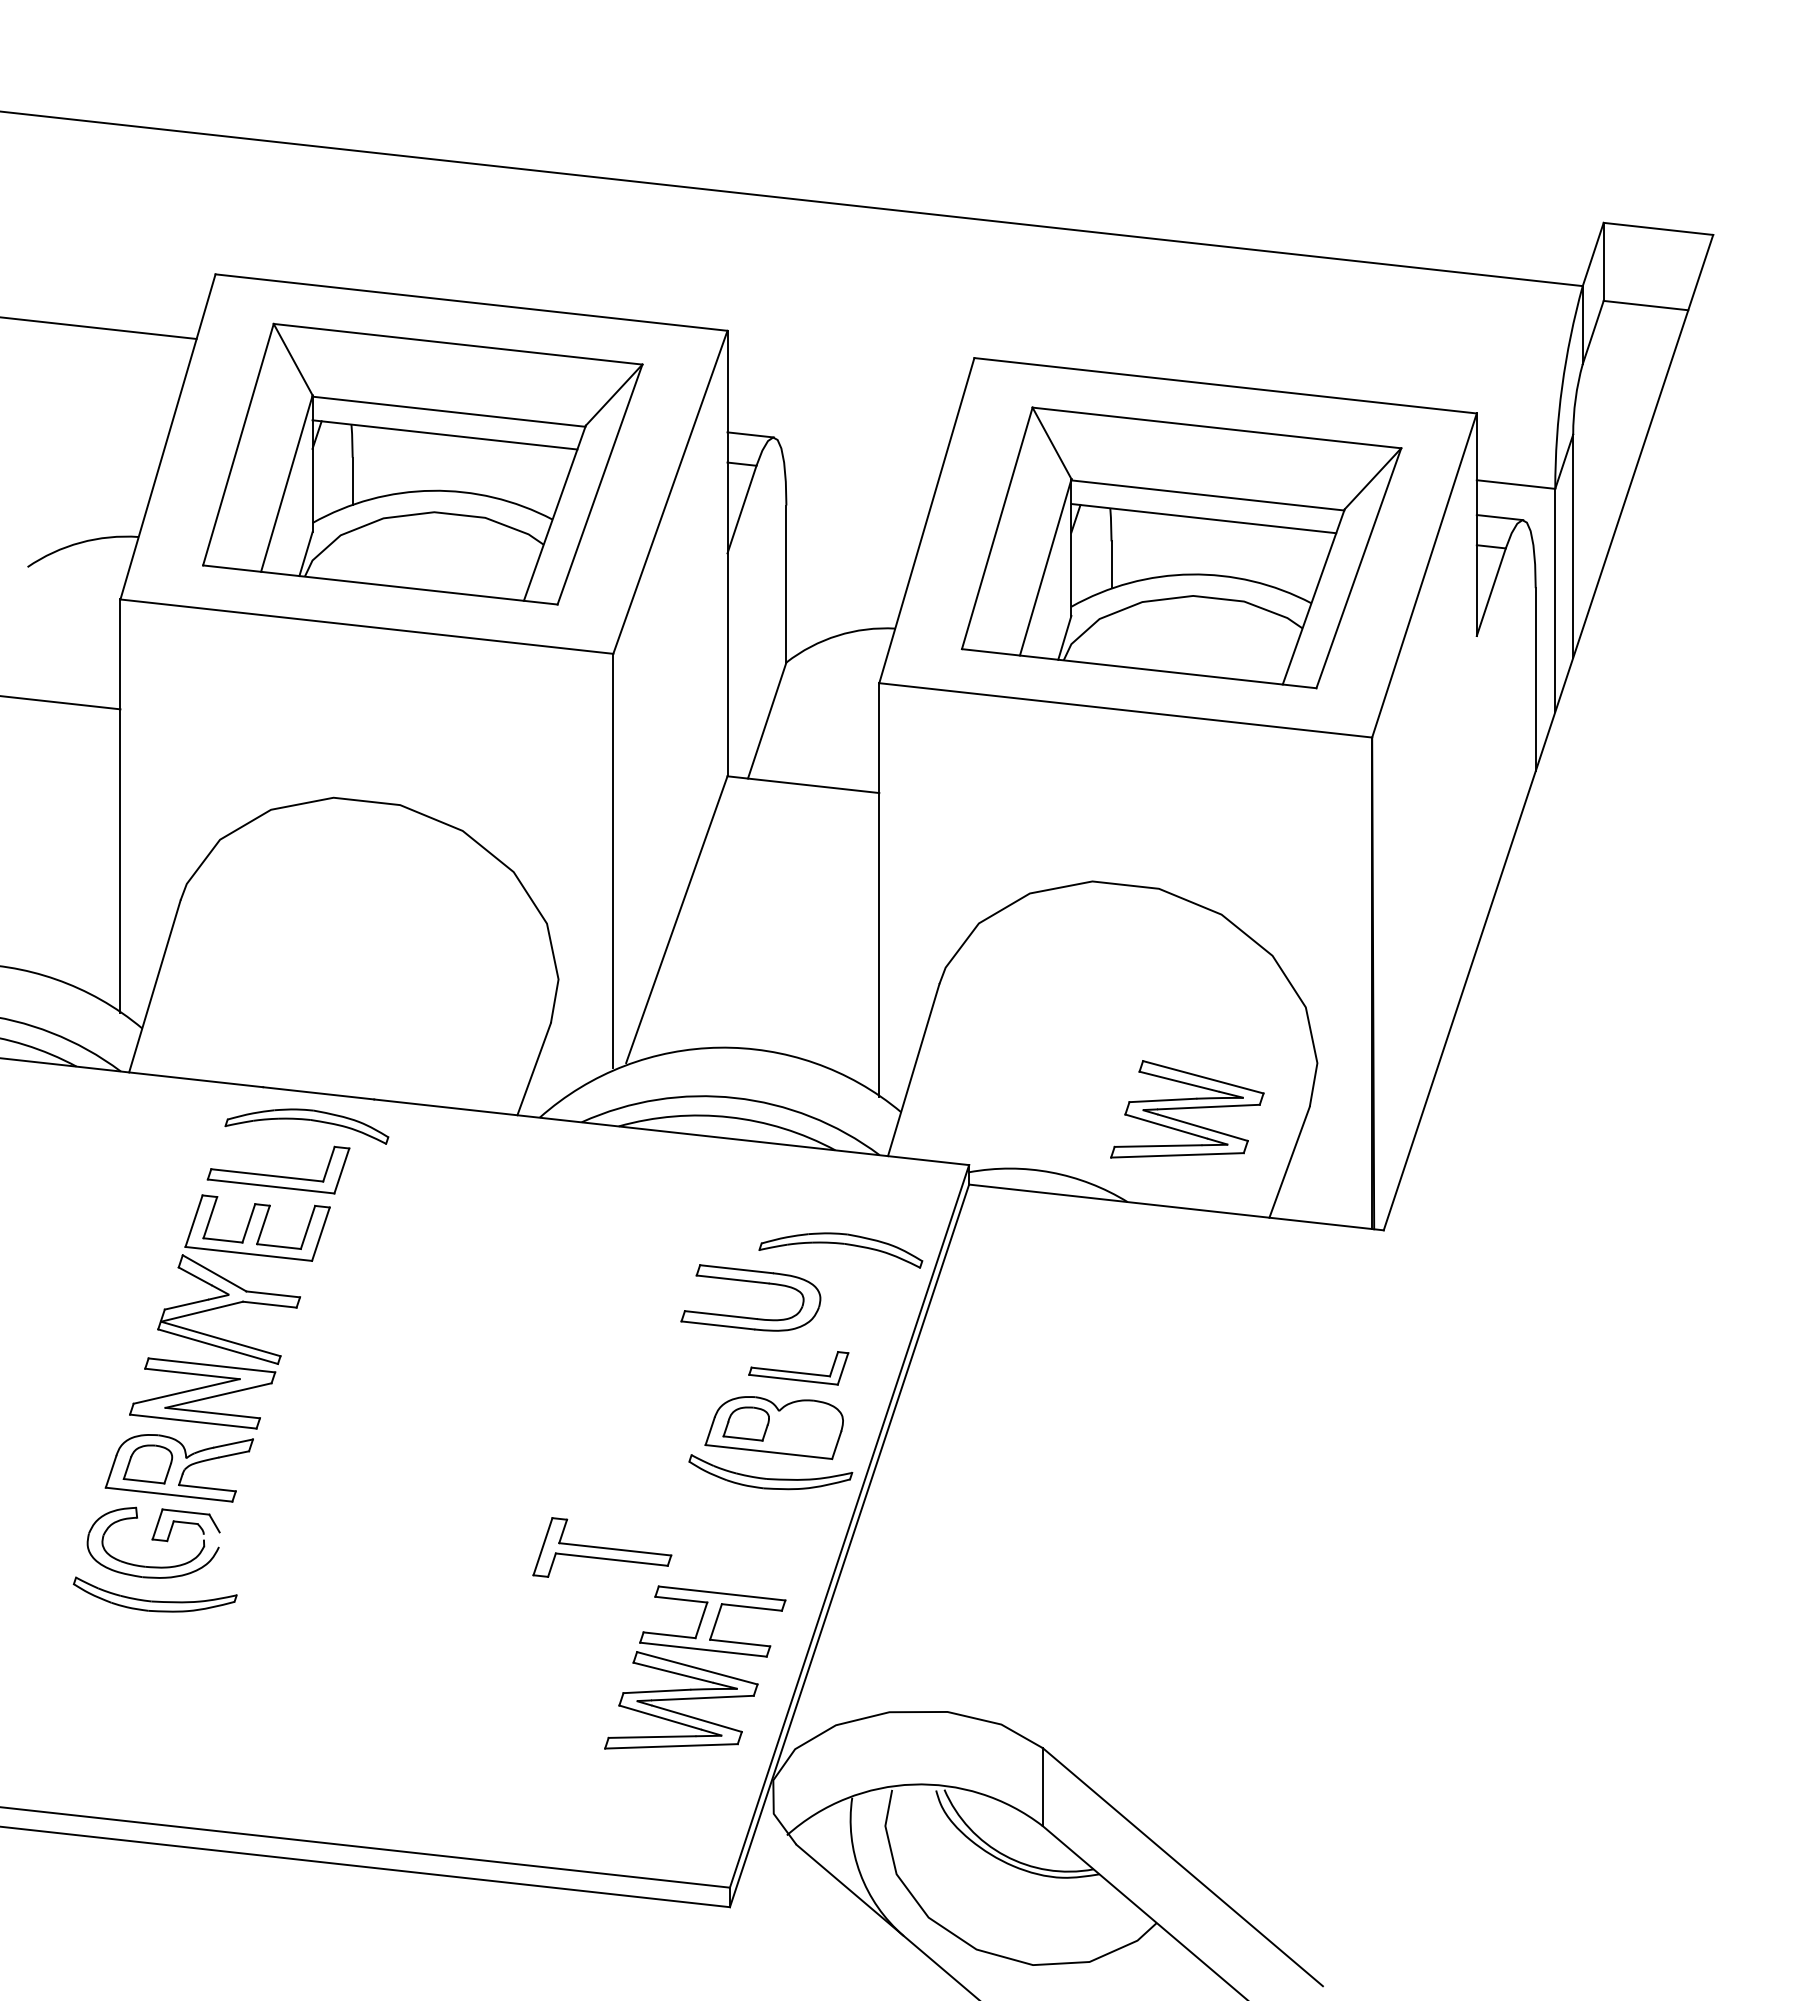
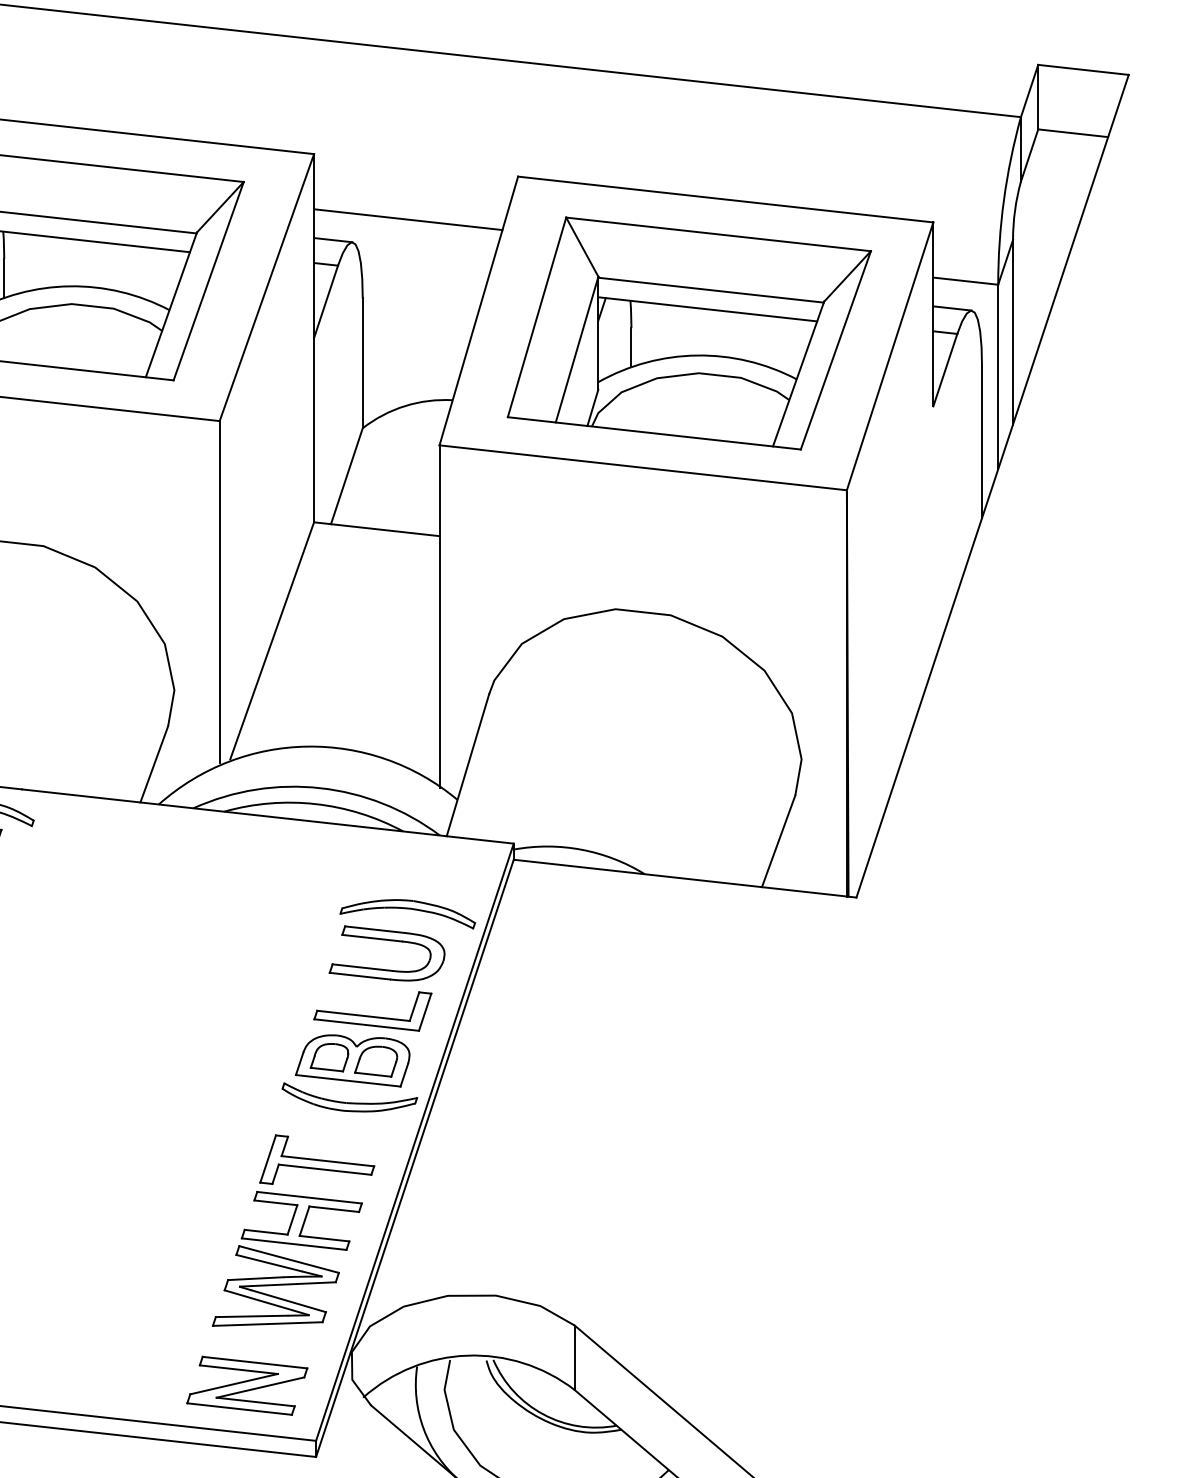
line: (841, 409) -> (408, 219), added
part: (1187, 1109) -> (694, 797), removed
part: (750, 1282) -> (386, 940), moved
part: (798, 1368) -> (372, 1011), size x1.43
part: (802, 1429) -> (376, 1062), added
part: (602, 1547) -> (317, 1159), moved
part: (646, 1821) -> (247, 1386), added

